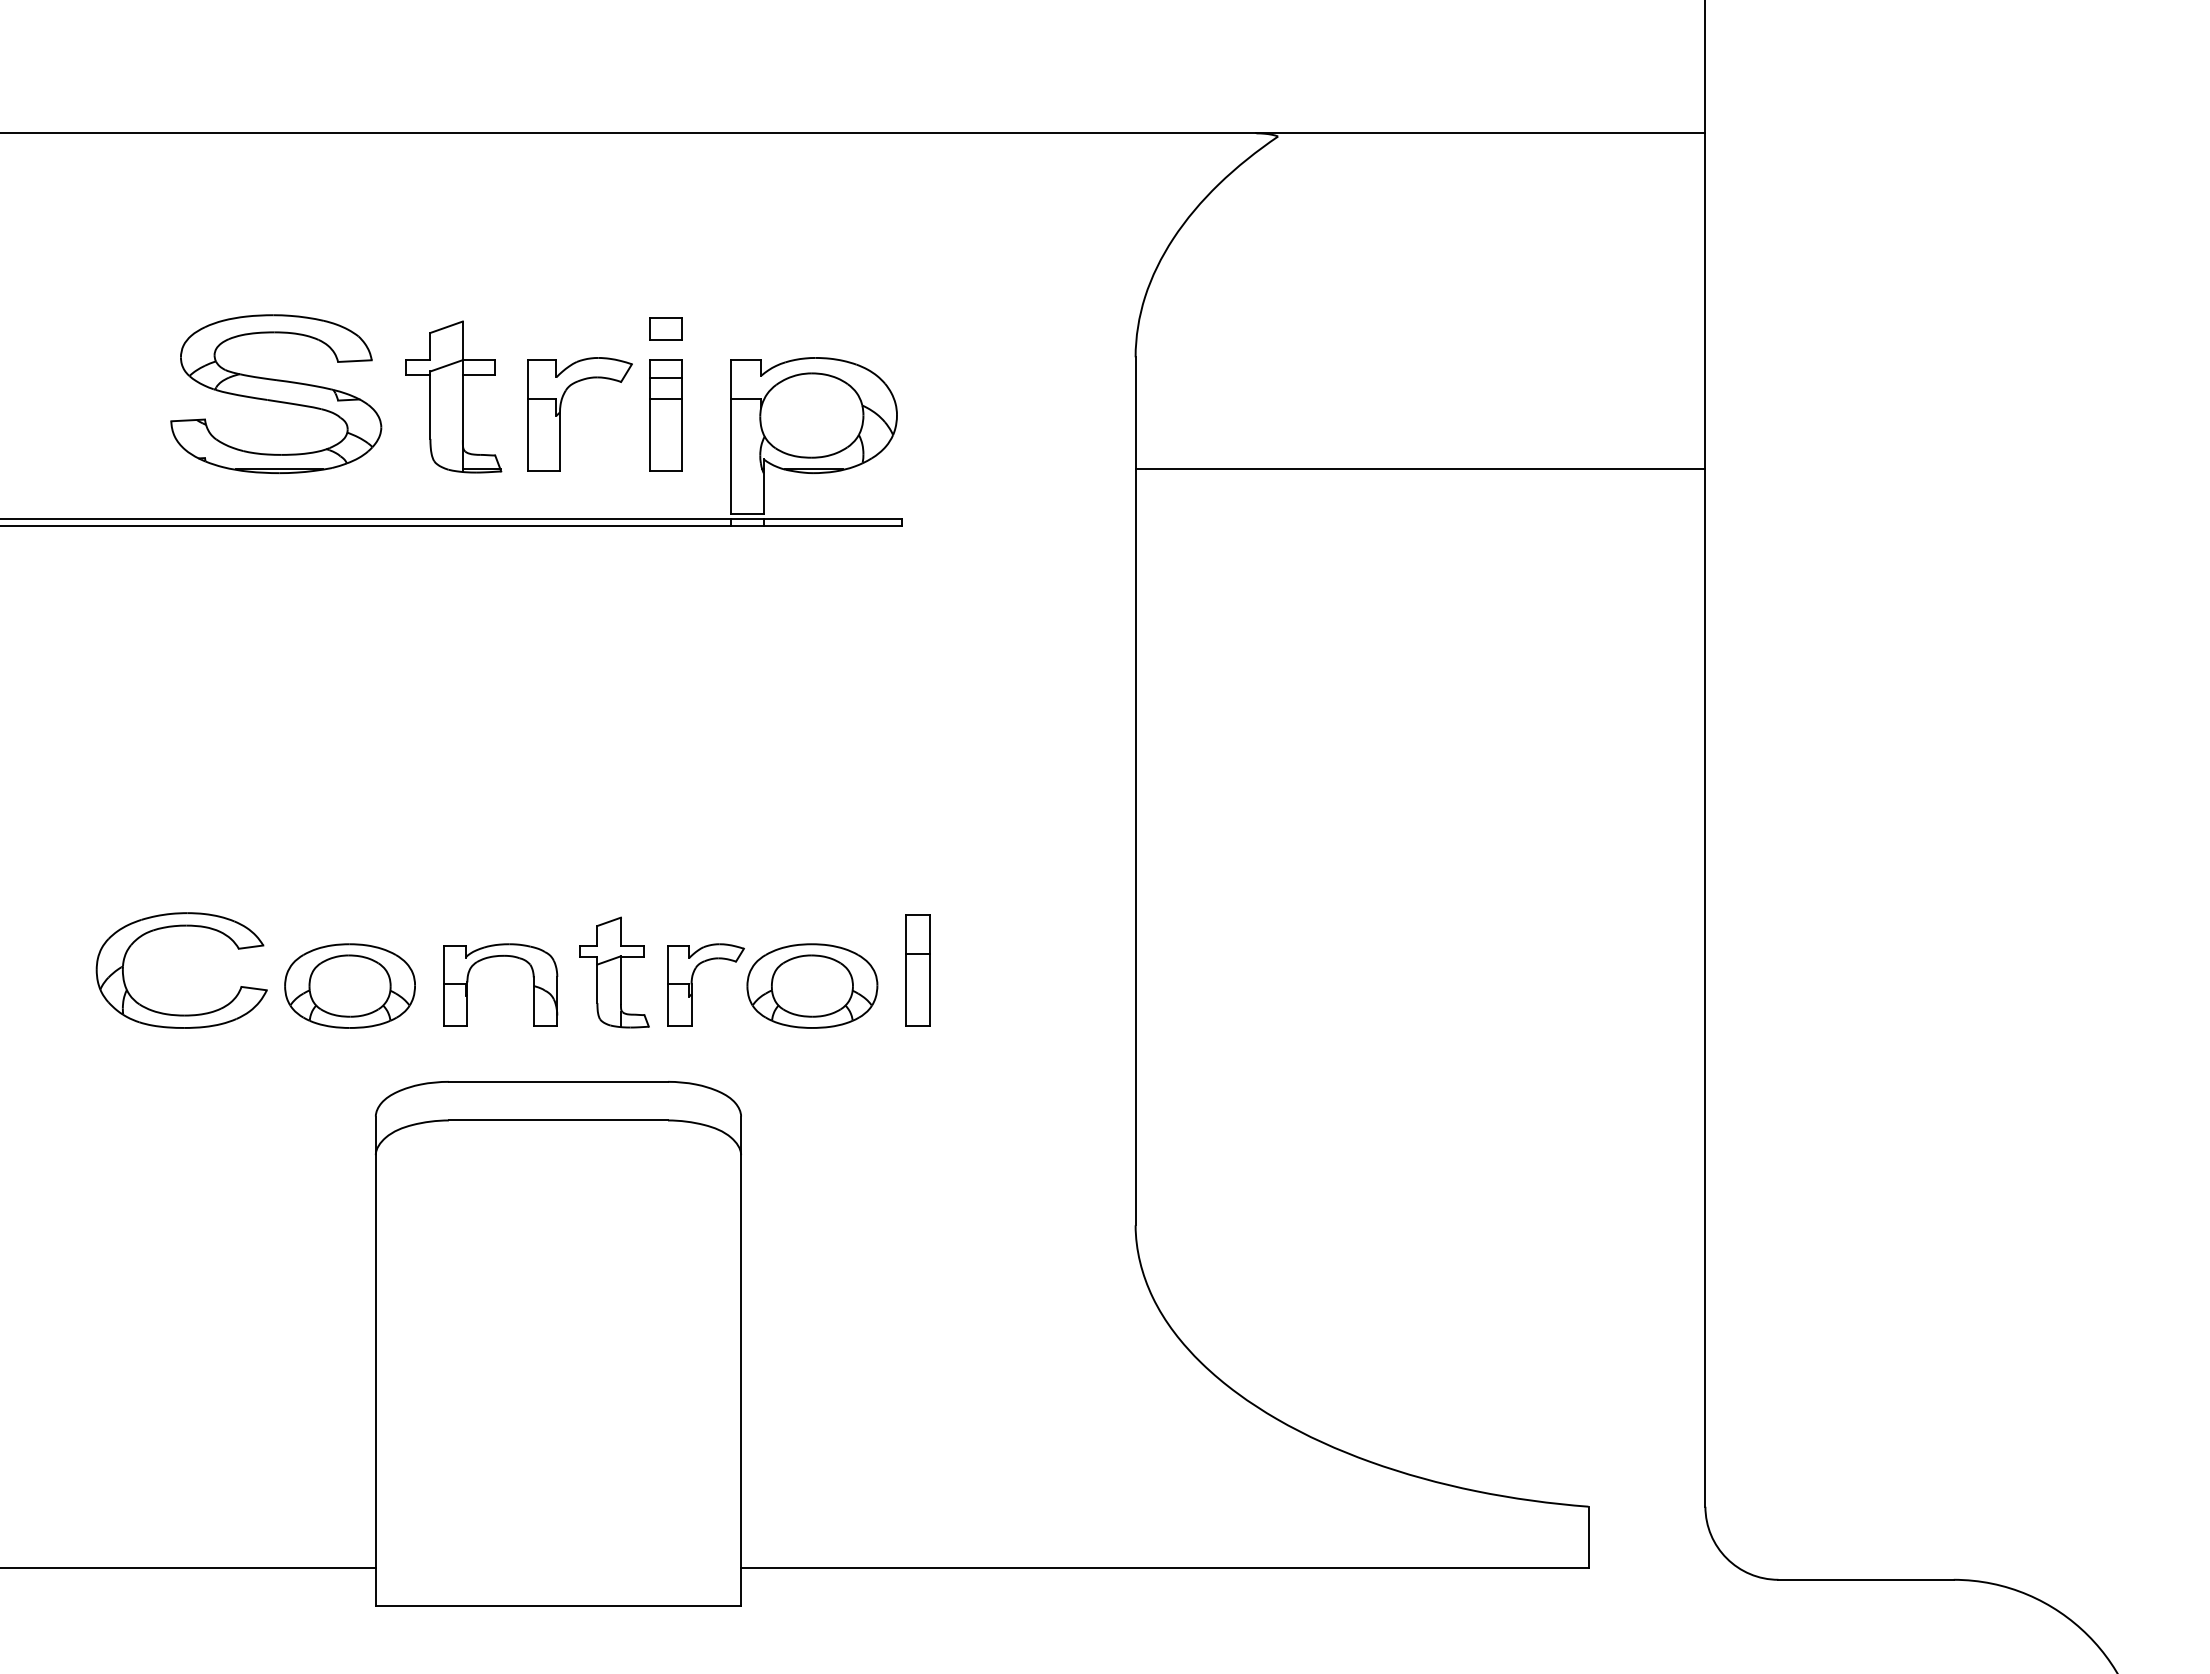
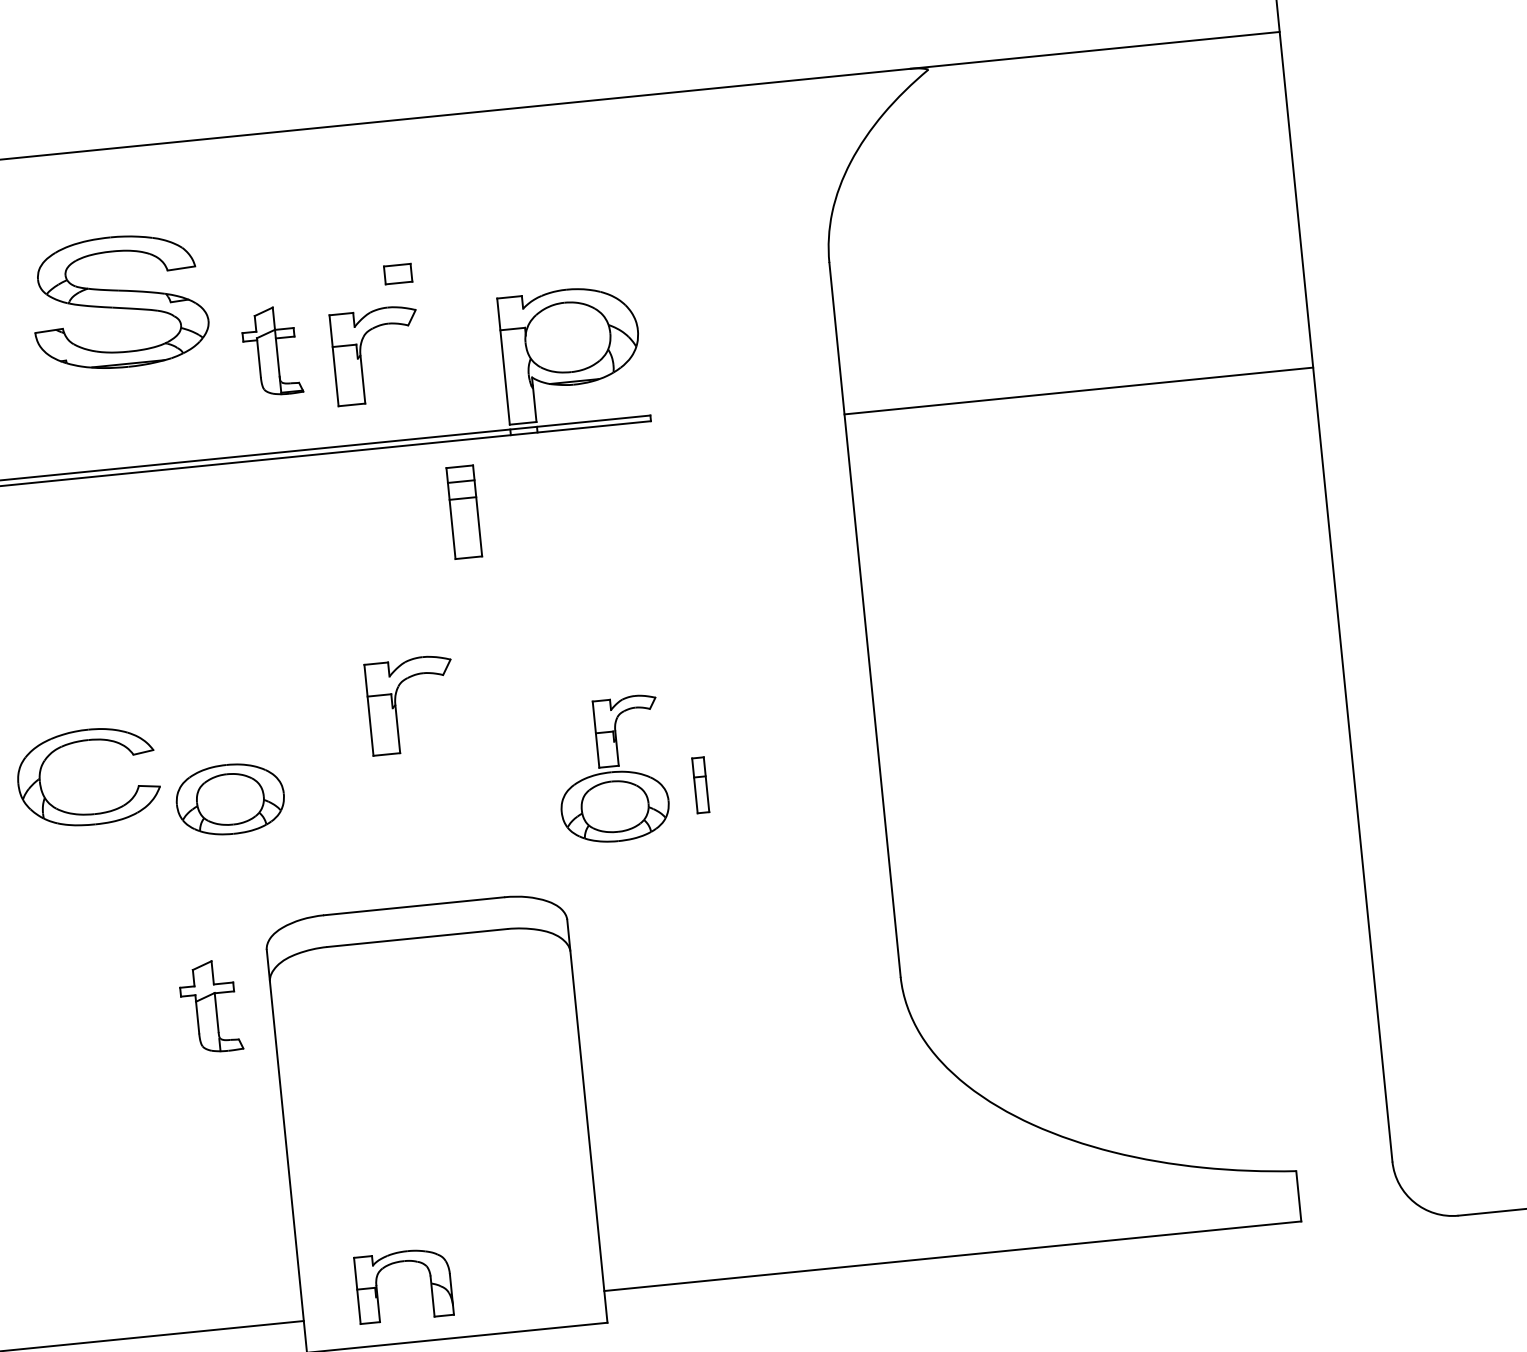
part: (665, 328) -> (397, 273), moved
part: (276, 393) -> (119, 301), moved
part: (453, 396) -> (271, 351), size x0.7
part: (665, 415) -> (463, 512), moved
line: (1420, 469) -> (1078, 391), moved
part: (560, 839) -> (395, 706), added
part: (174, 927) -> (78, 742), moved
part: (496, 957) -> (398, 1263), moved
part: (917, 970) -> (700, 785), size x0.6
part: (614, 972) -> (210, 1006), moved
part: (692, 984) -> (616, 731), moved
part: (349, 985) -> (229, 798), moved

